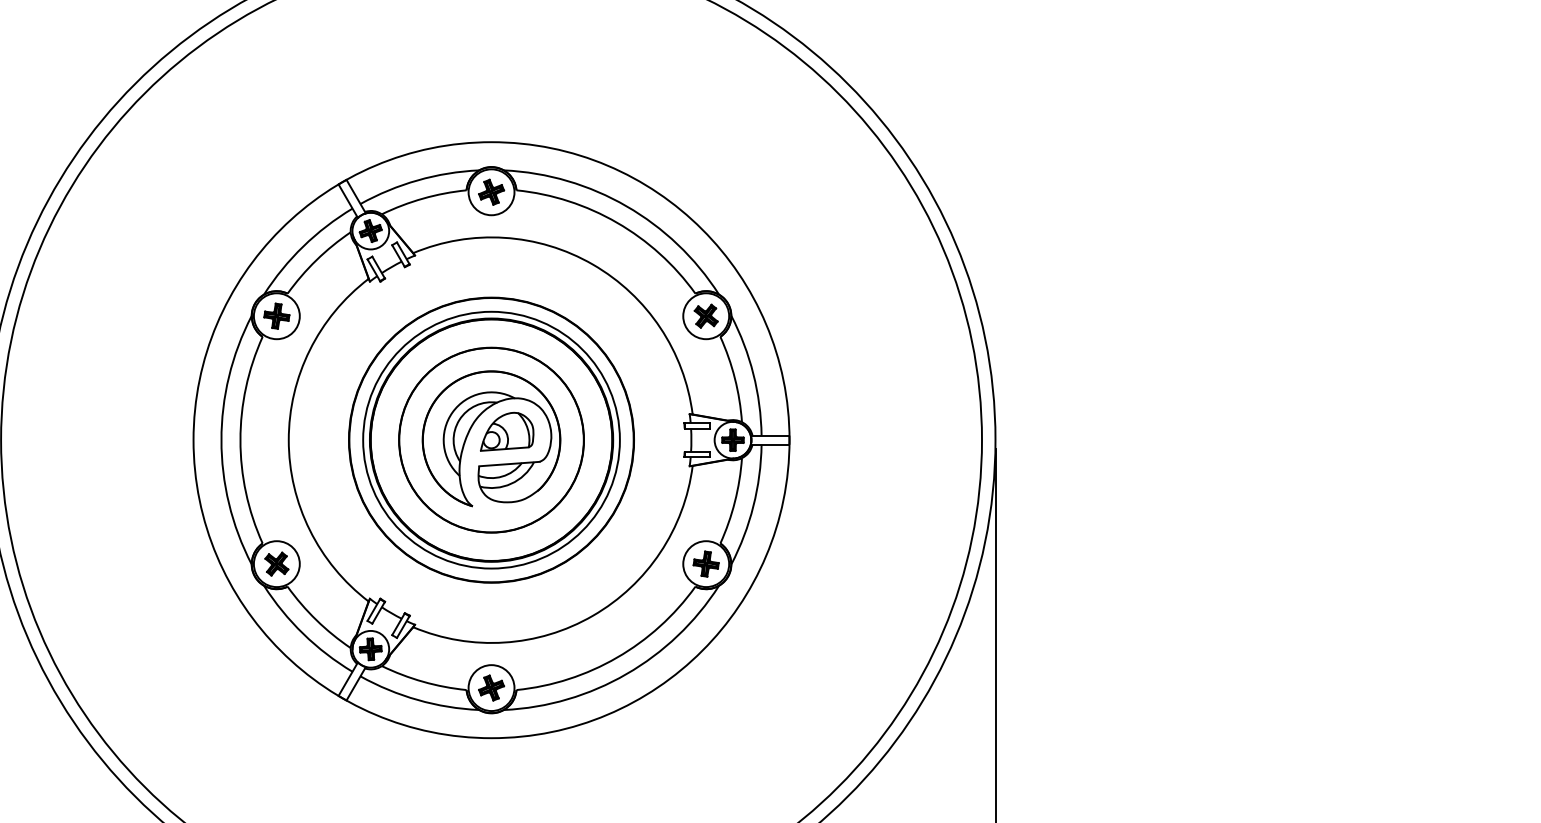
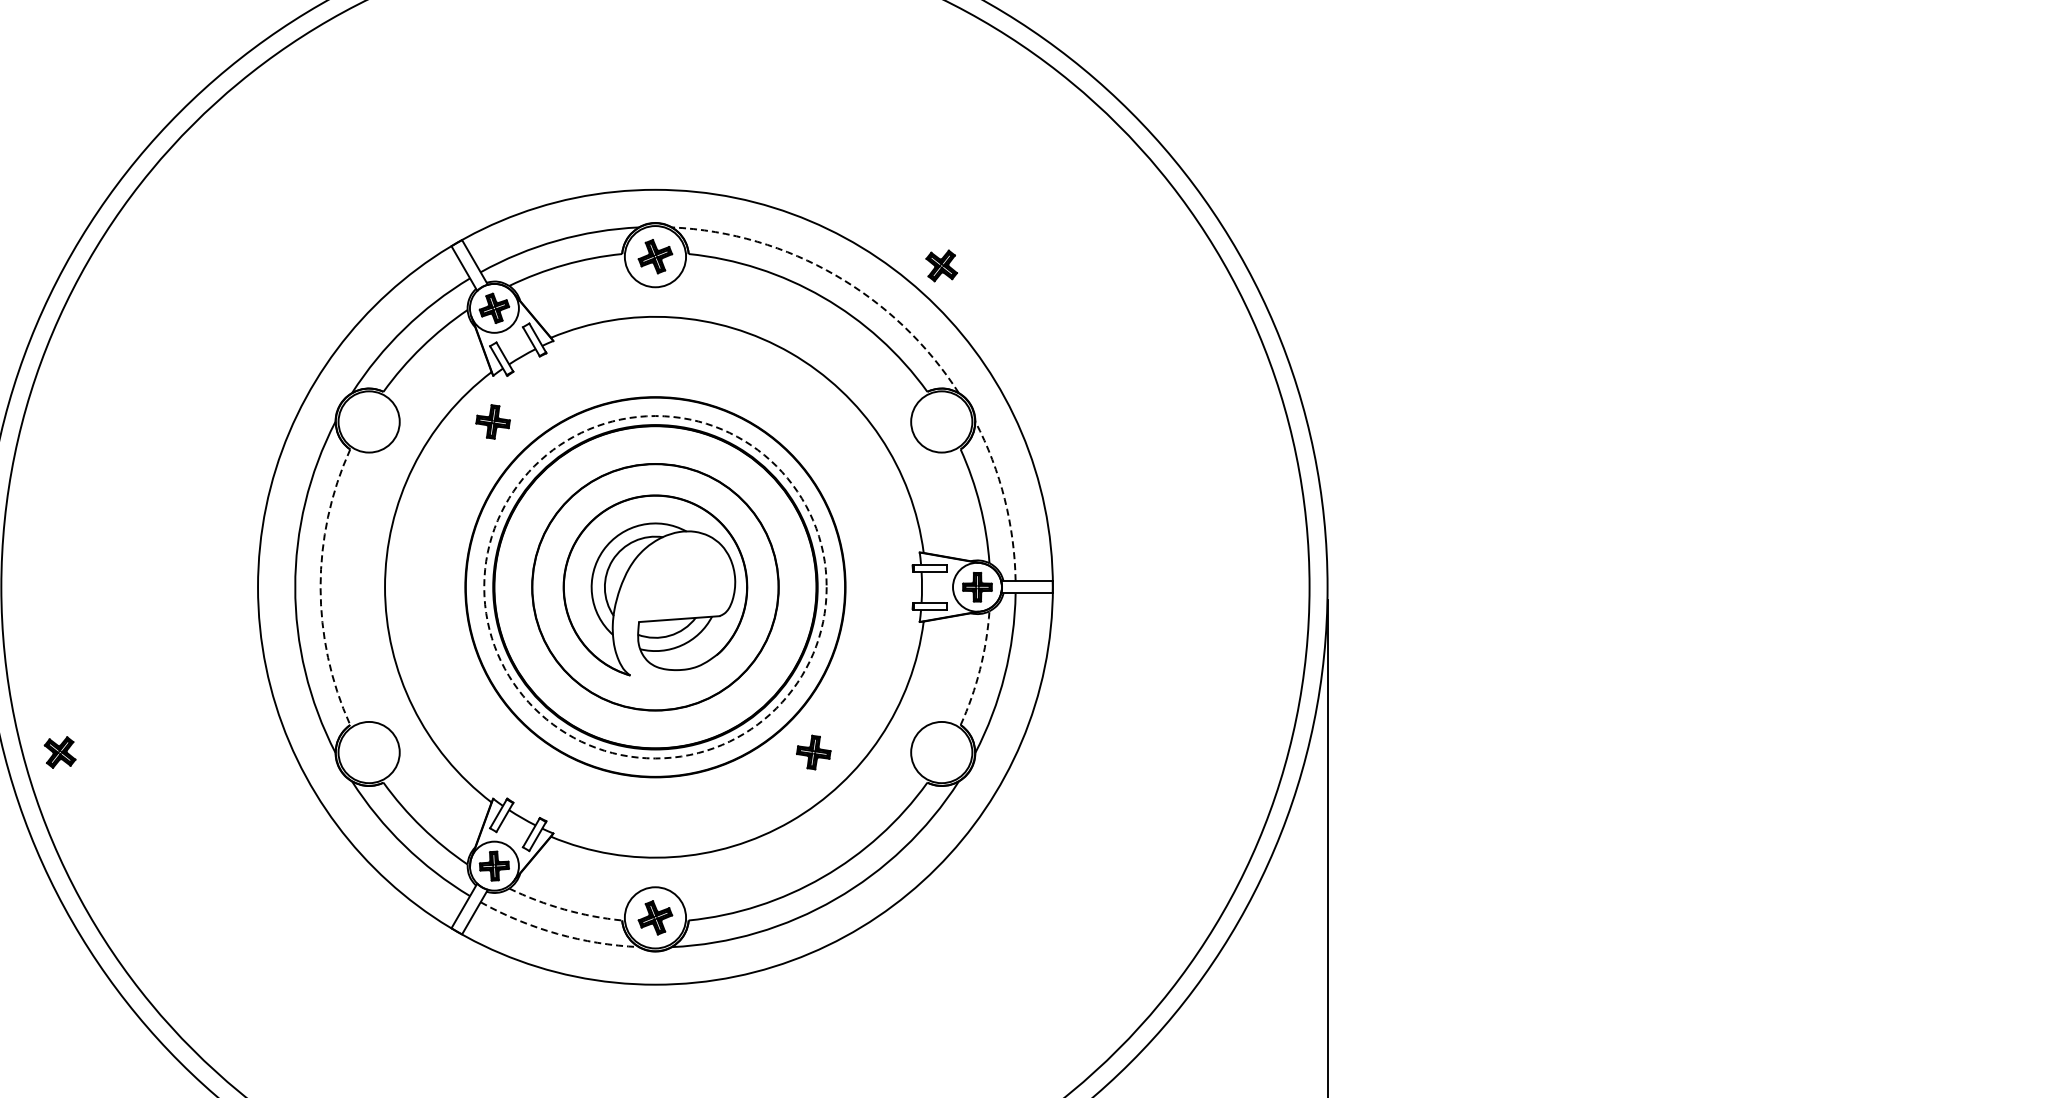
arc: (626, 206) -> (835, 275), solid -> dashed
part: (276, 315) -> (492, 421), moved
part: (706, 315) -> (941, 265), moved
arc: (753, 374) -> (1004, 499), solid -> dashed
part: (507, 431) -> (676, 575), removed
arc: (240, 440) -> (320, 587), solid -> dashed
circle: (491, 440) -> (655, 587), solid -> dashed
arc: (735, 501) -> (980, 669), solid -> dashed
part: (276, 564) -> (59, 752), moved
part: (706, 564) -> (813, 752), moved
arc: (423, 681) -> (564, 909), solid -> dashed
arc: (418, 699) -> (557, 933), solid -> dashed

